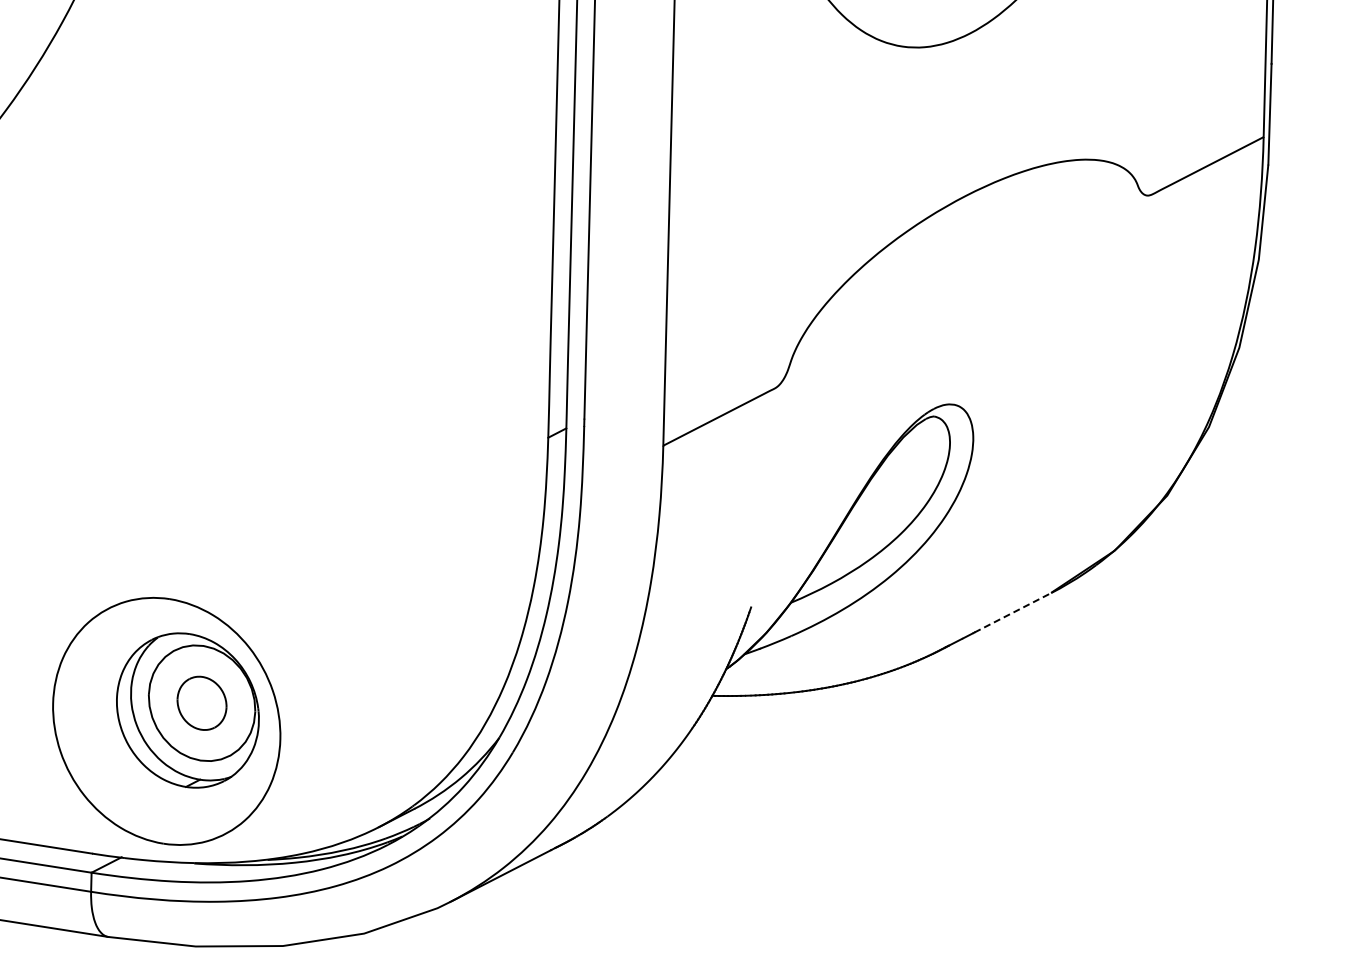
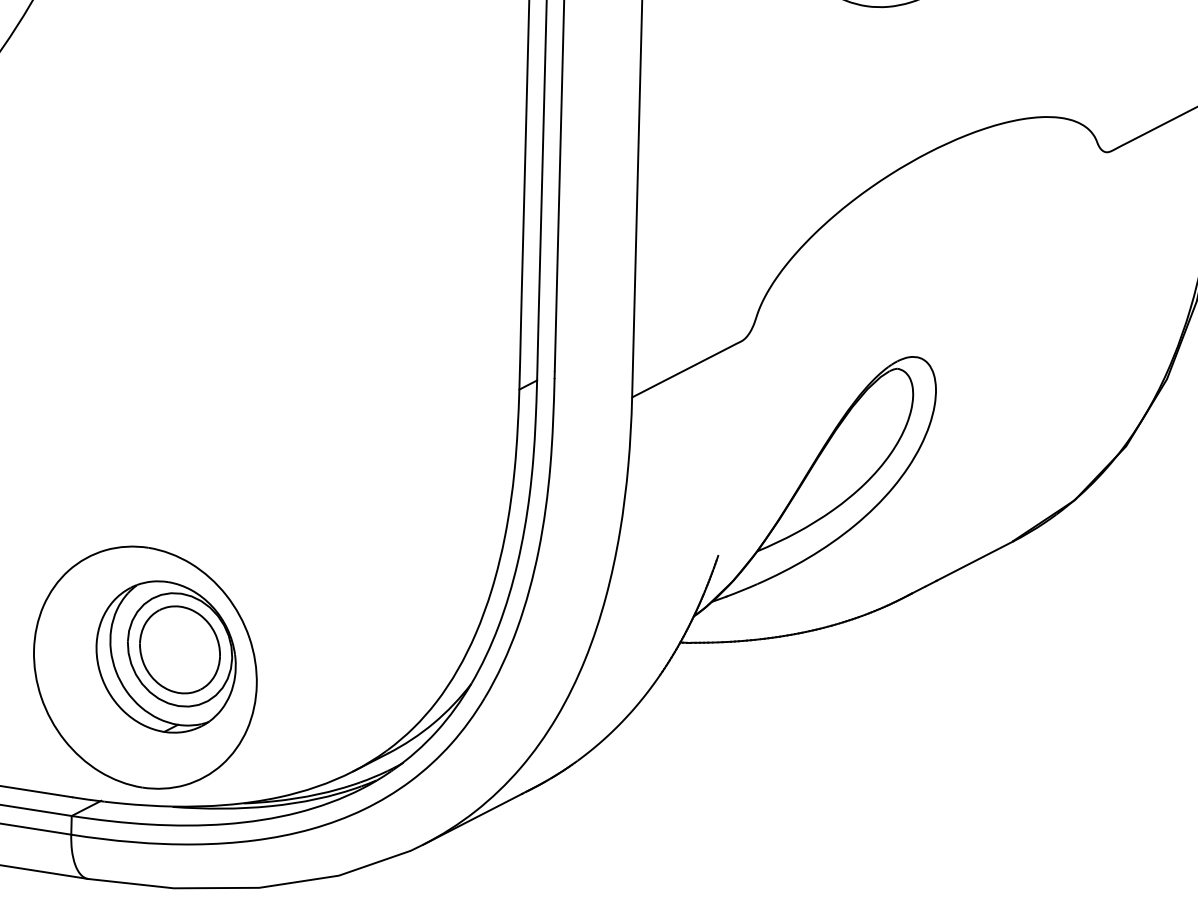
line: (1013, 612) -> (975, 560), dashed -> solid
part: (201, 703) -> (179, 650), size x1.67

